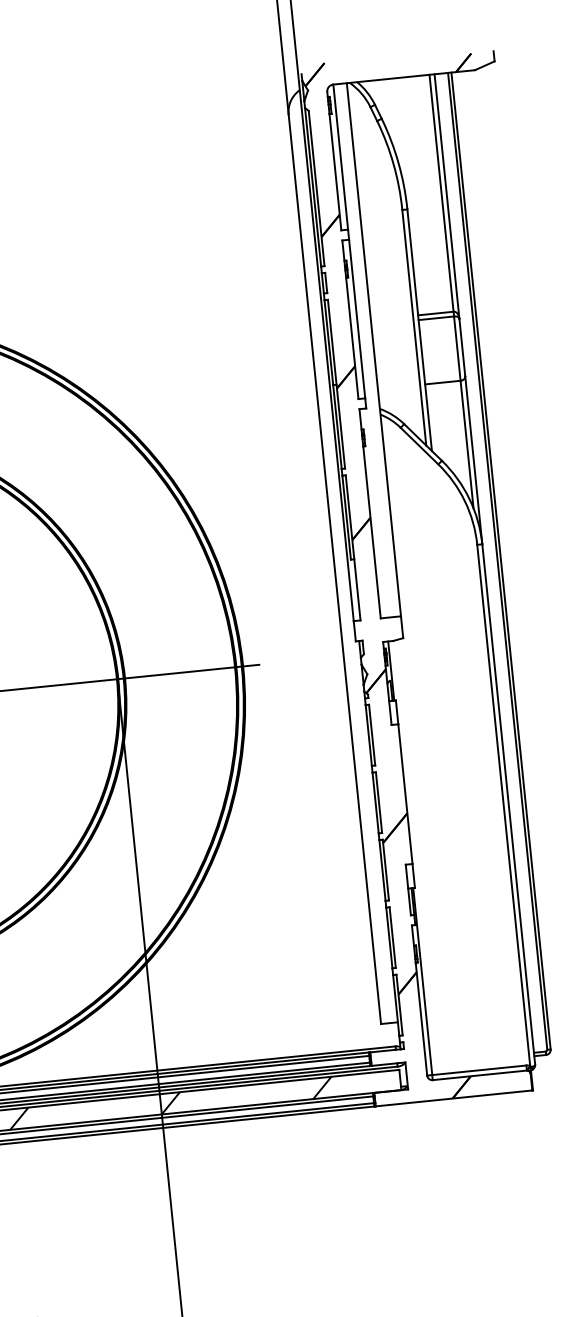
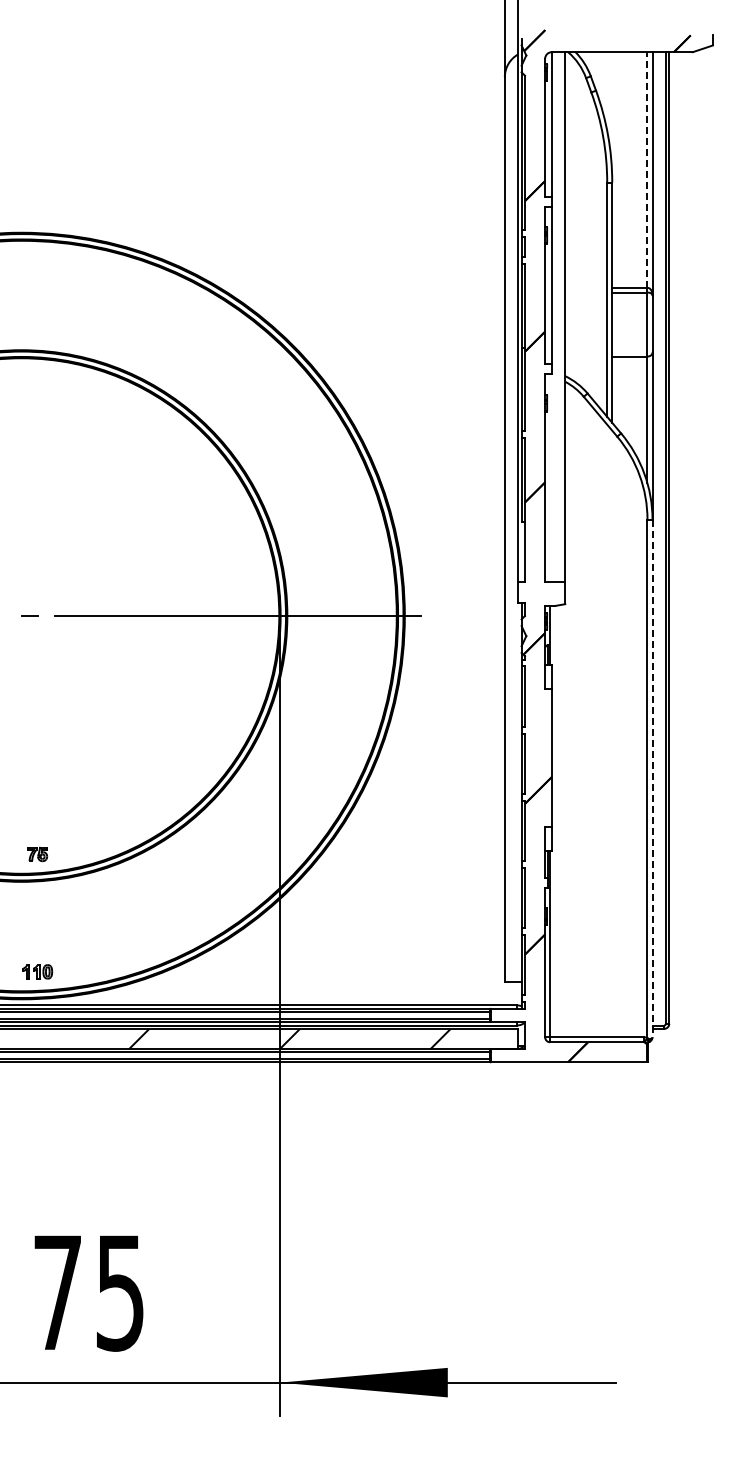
line: (441, 193) -> (647, 170), solid -> dashed
line: (508, 804) -> (652, 778), solid -> dashed

